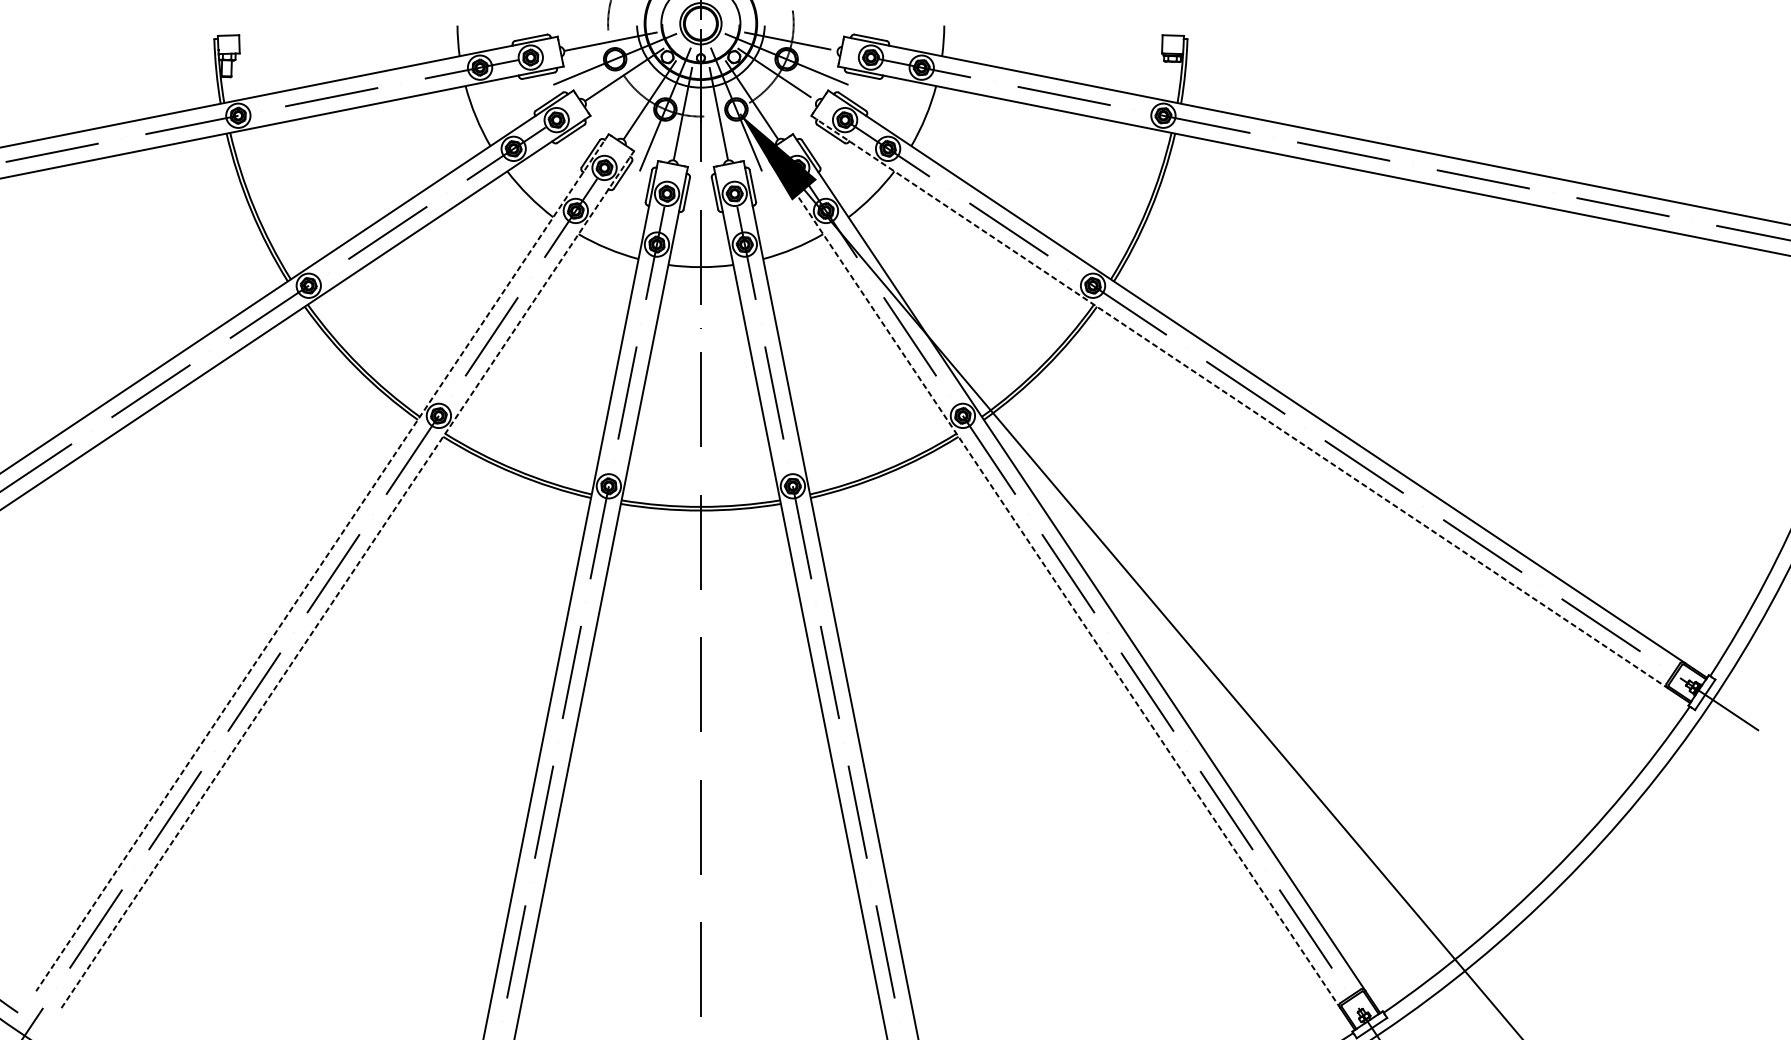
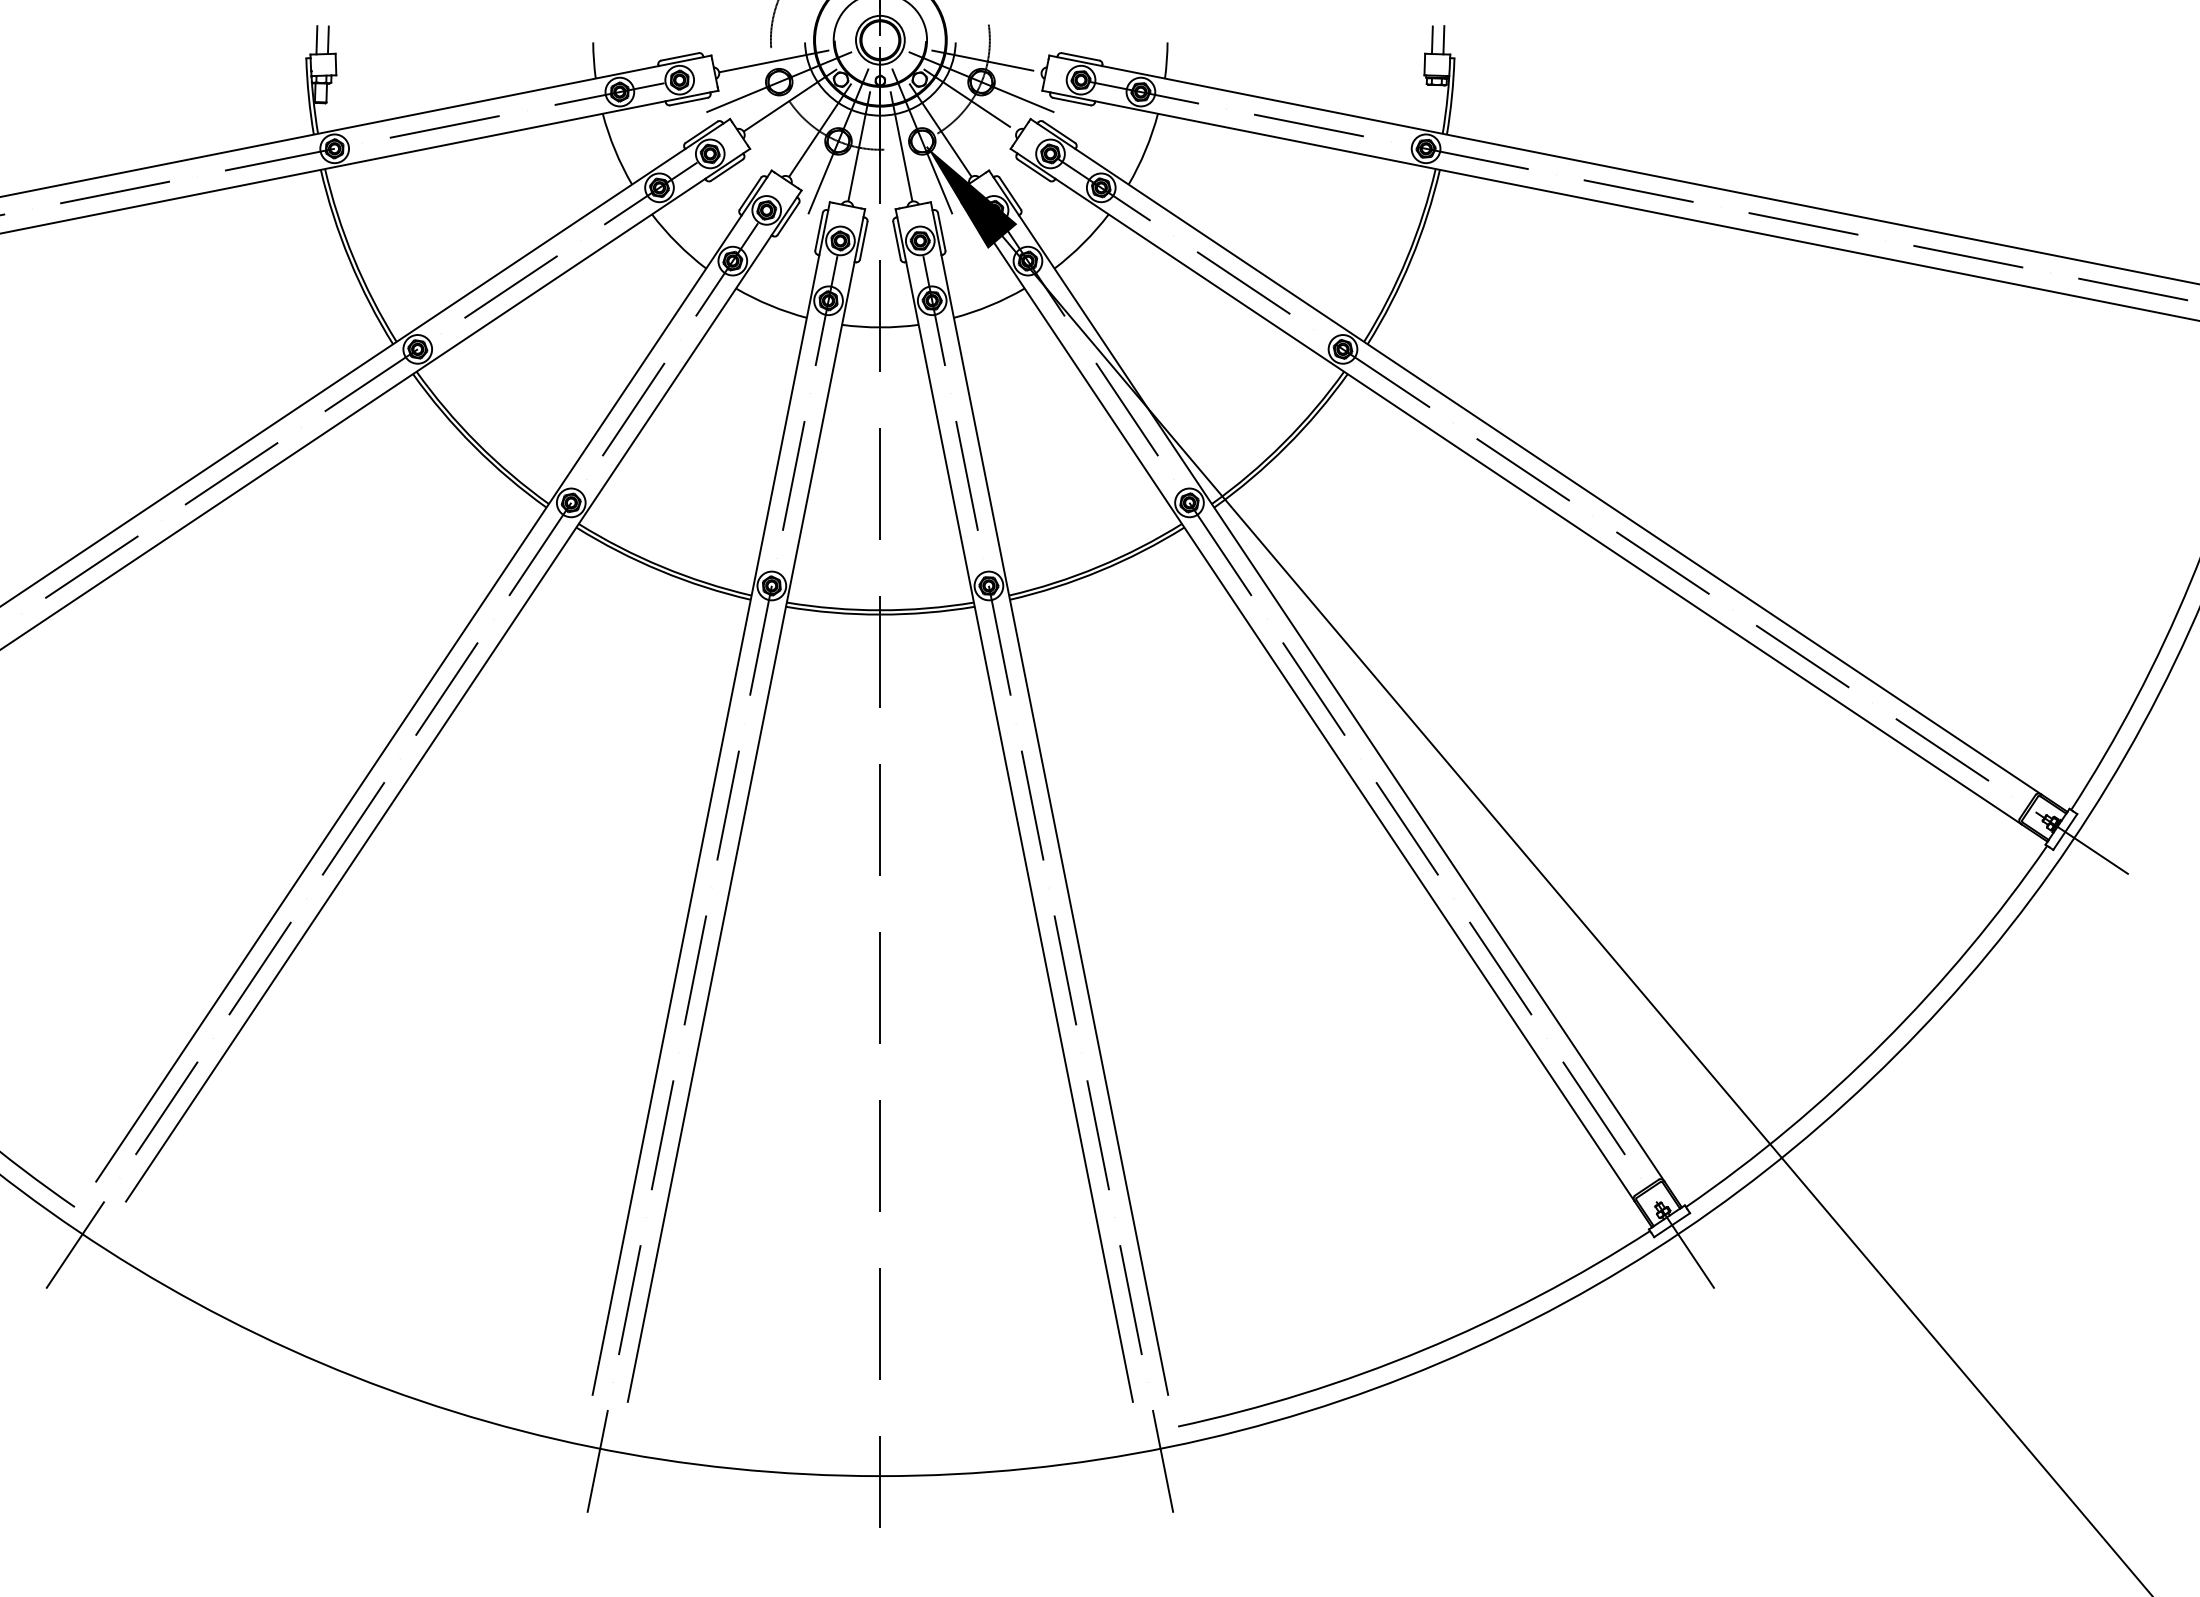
line: (222, 23) -> (316, 40), added
line: (232, 23) -> (327, 40), added
line: (1168, 23) -> (1431, 40), added
line: (1178, 23) -> (1443, 40), added
line: (1240, 401) -> (1516, 486), dashed -> solid
line: (322, 563) -> (433, 676), dashed -> solid
line: (347, 579) -> (463, 696), dashed -> solid
line: (1053, 579) -> (1296, 696), dashed -> solid

